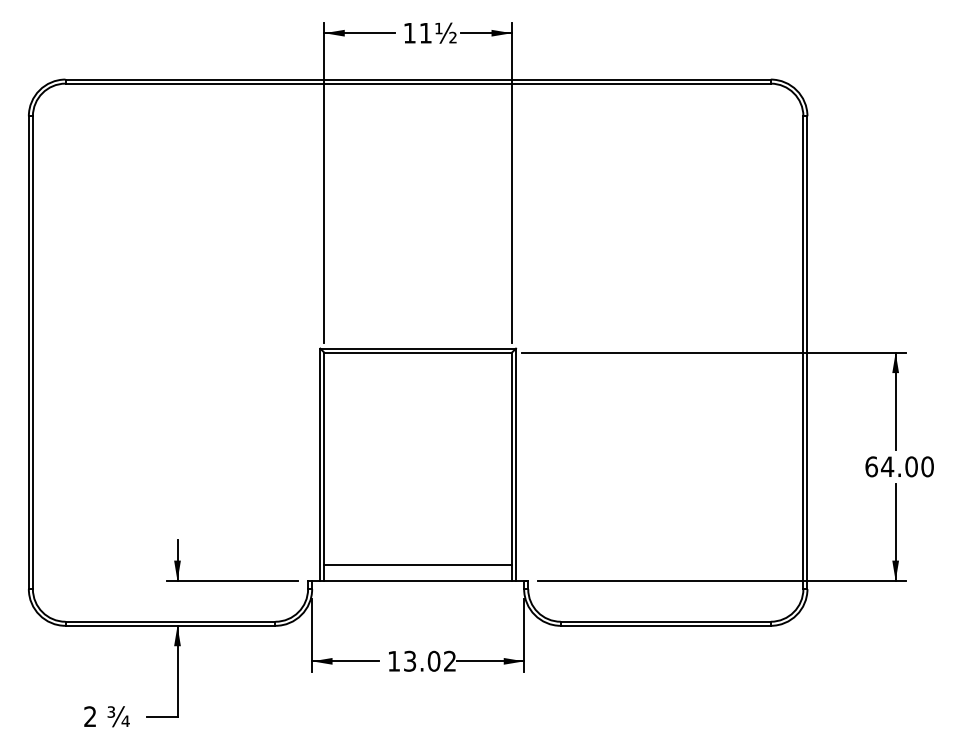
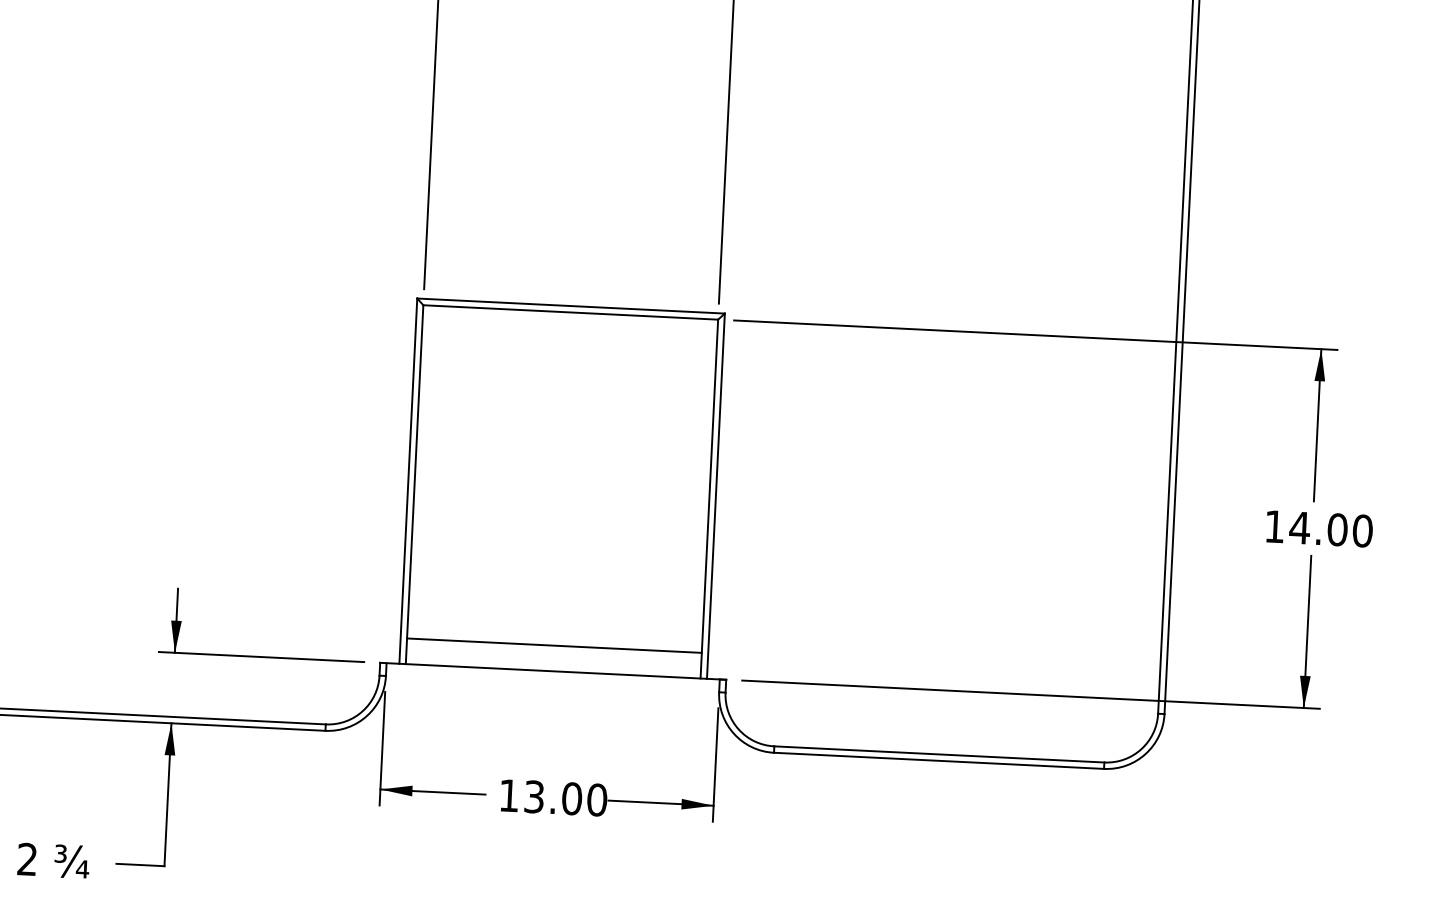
text: (871, 466) -> (1274, 526), 64.00 -> 14.00
text: (449, 660) -> (596, 798), 13.02 -> 13.00

